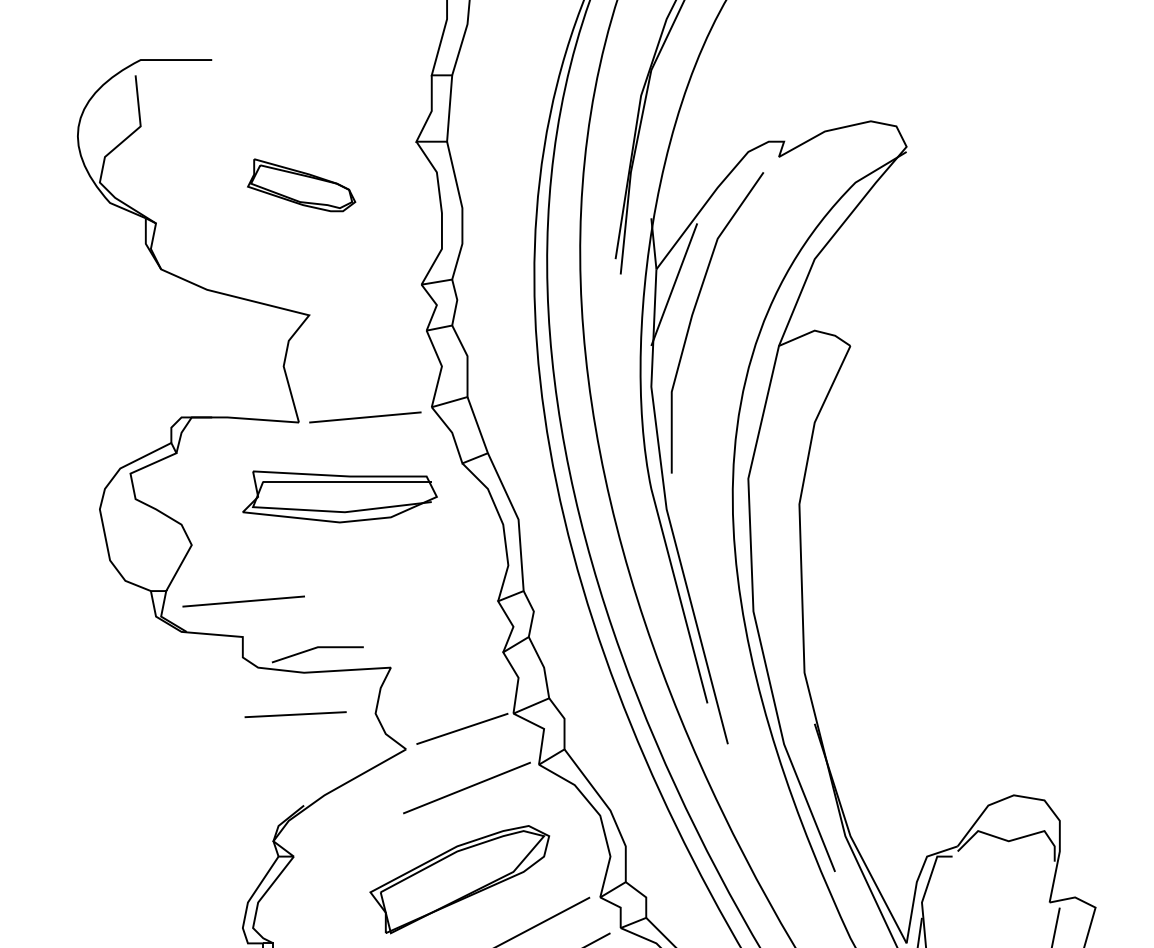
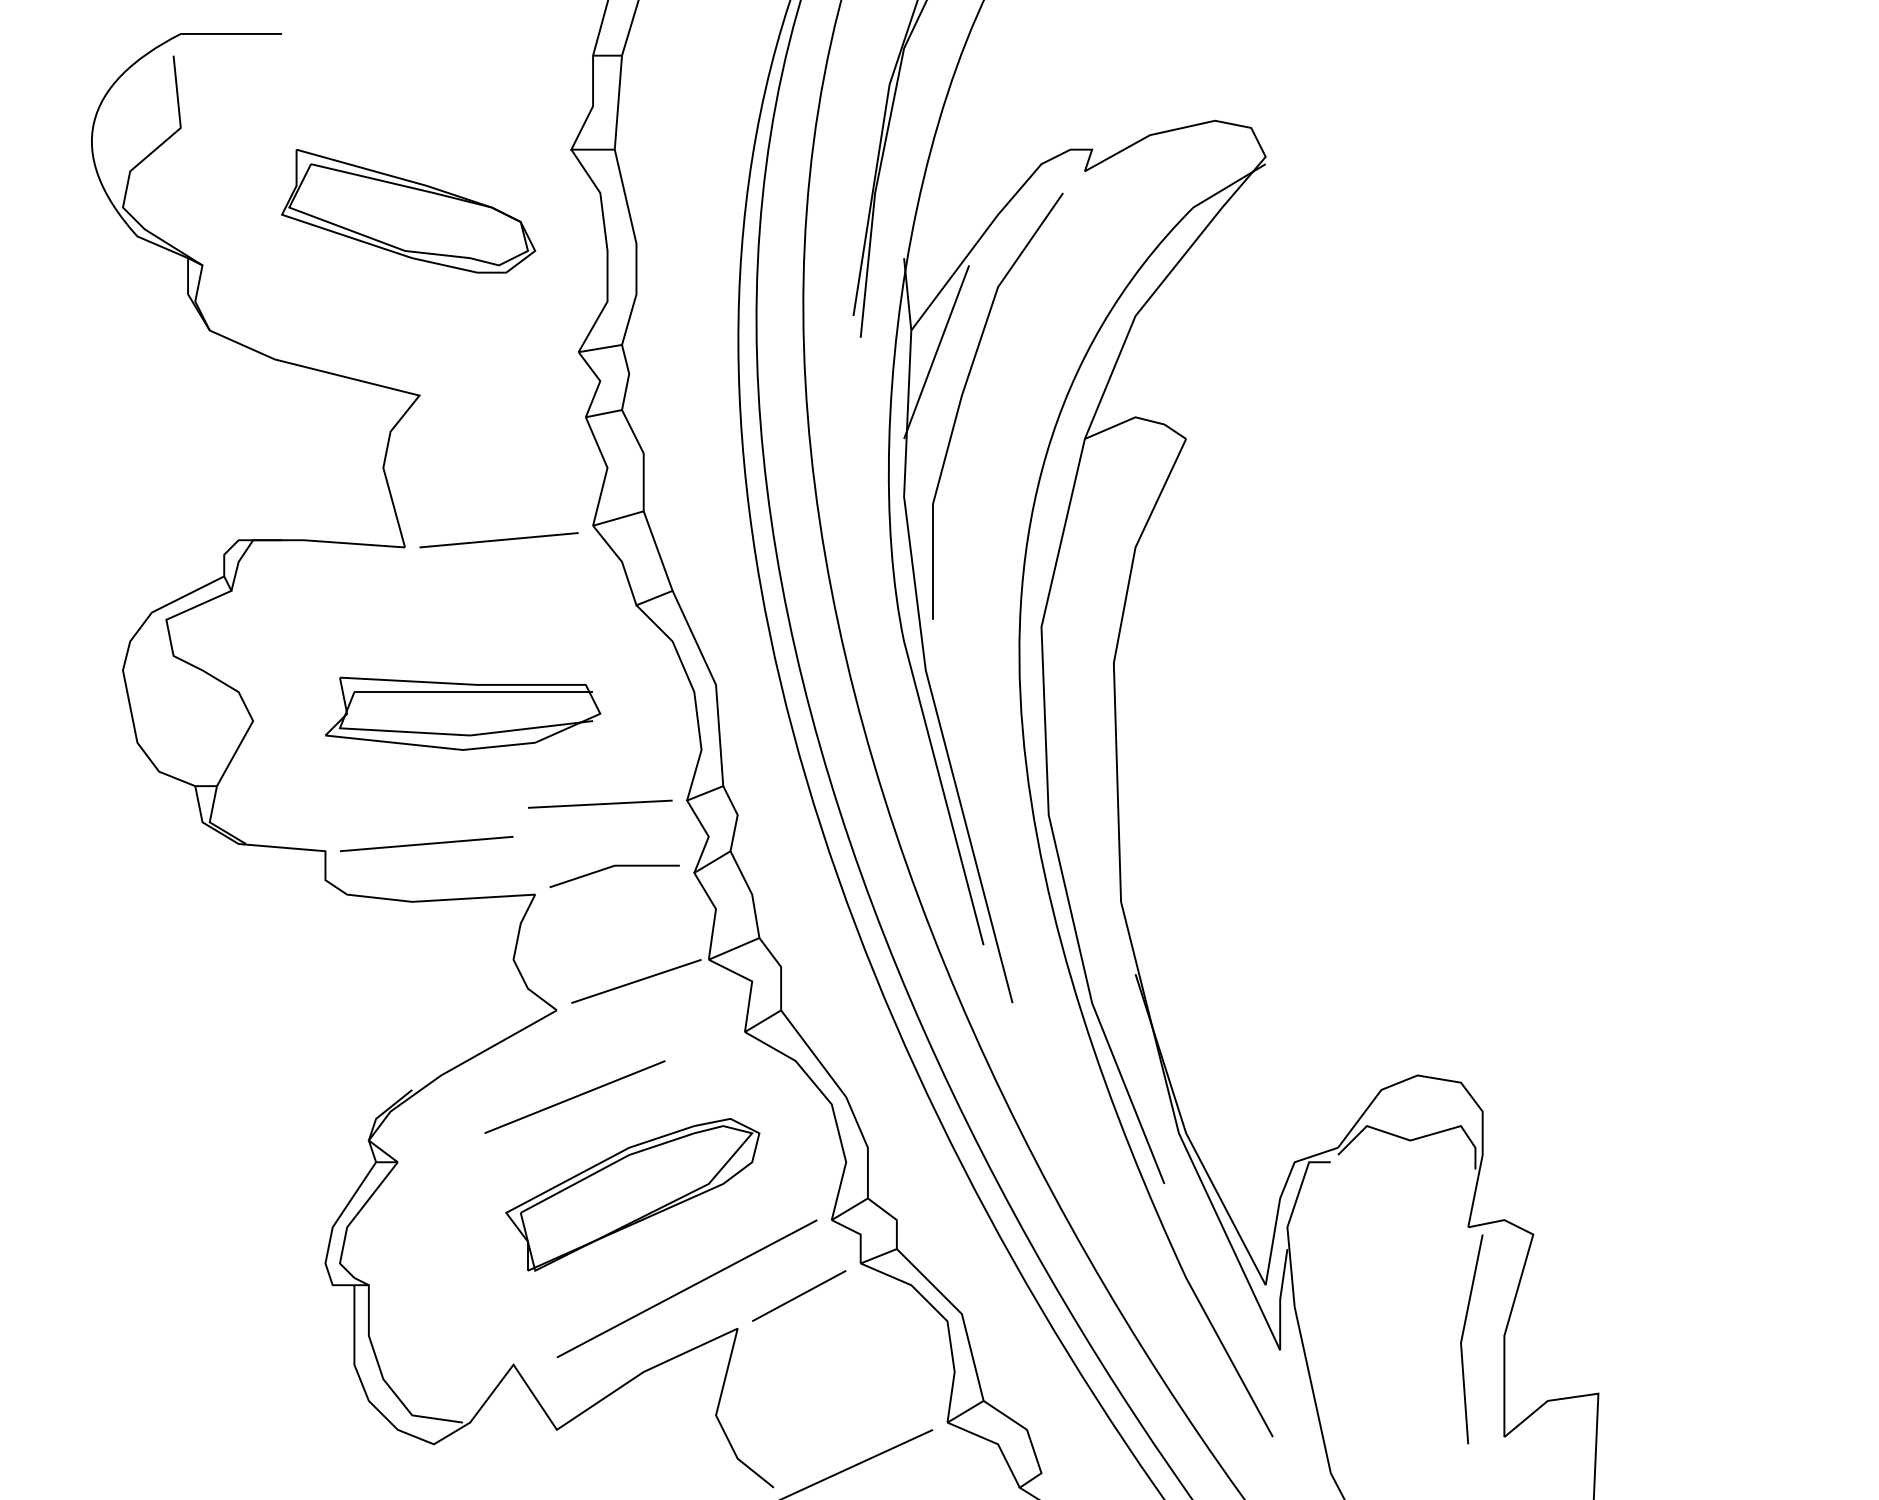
part: (301, 185) -> (408, 211), size x1.67
part: (340, 496) -> (463, 713), moved
line: (243, 601) -> (426, 844), moved
curve: (314, 649) -> (610, 868), moved
line: (295, 714) -> (600, 803), moved
line: (466, 787) -> (574, 1096), moved

